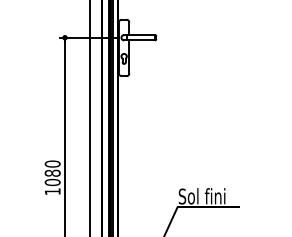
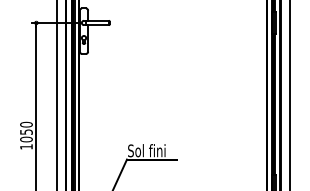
text: (52, 172) -> (26, 131), 1080 -> 1050

